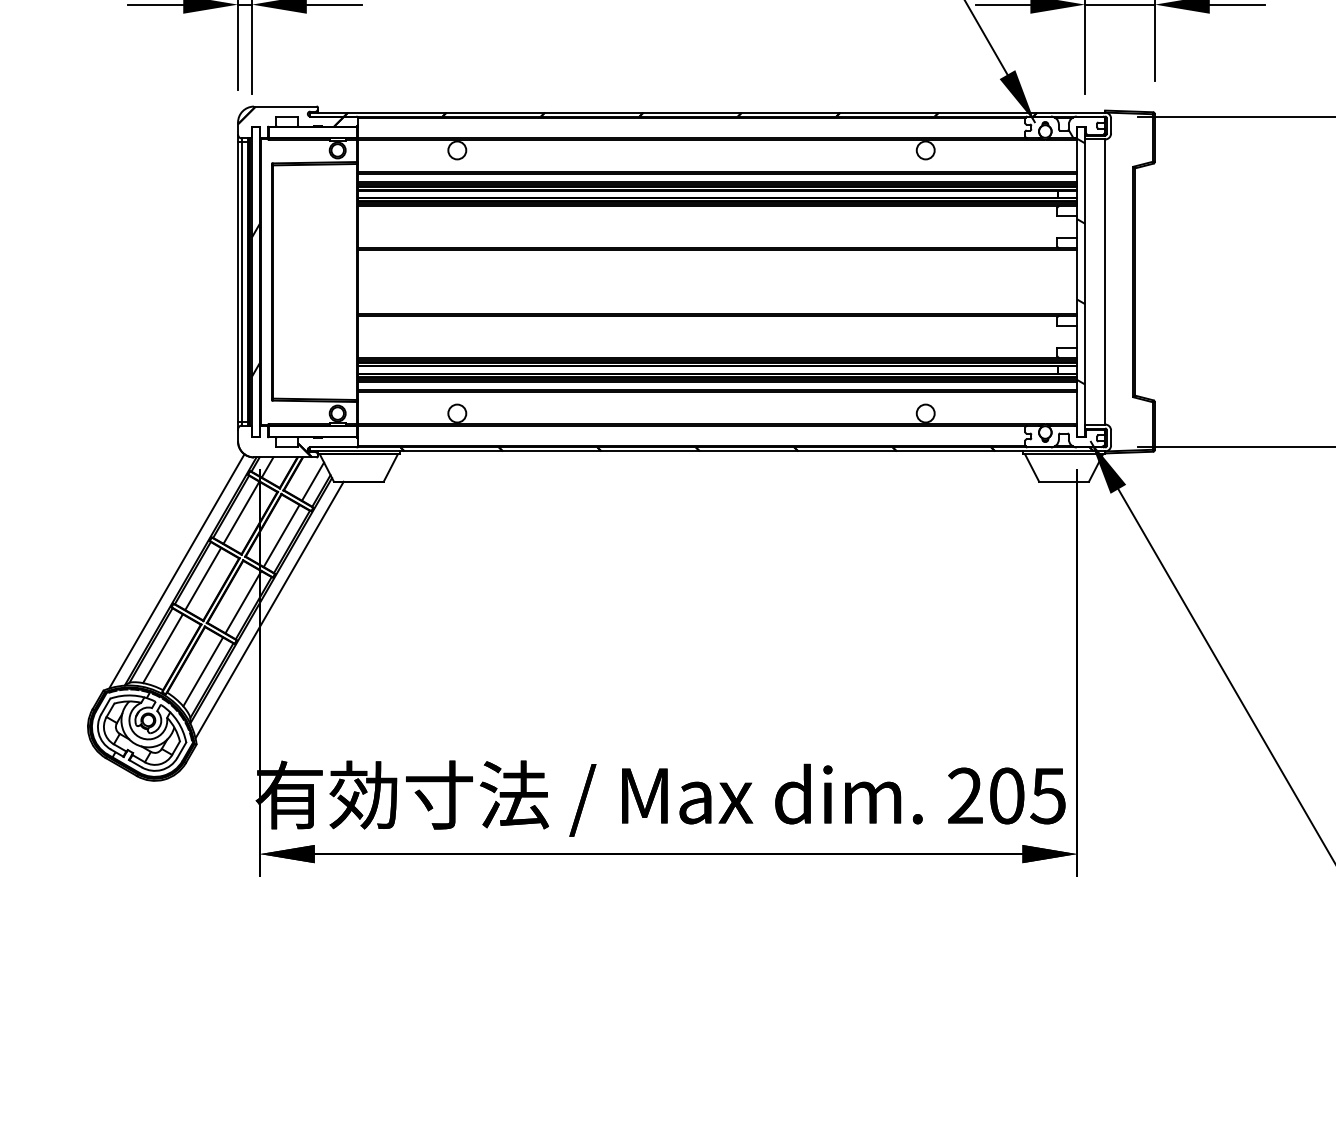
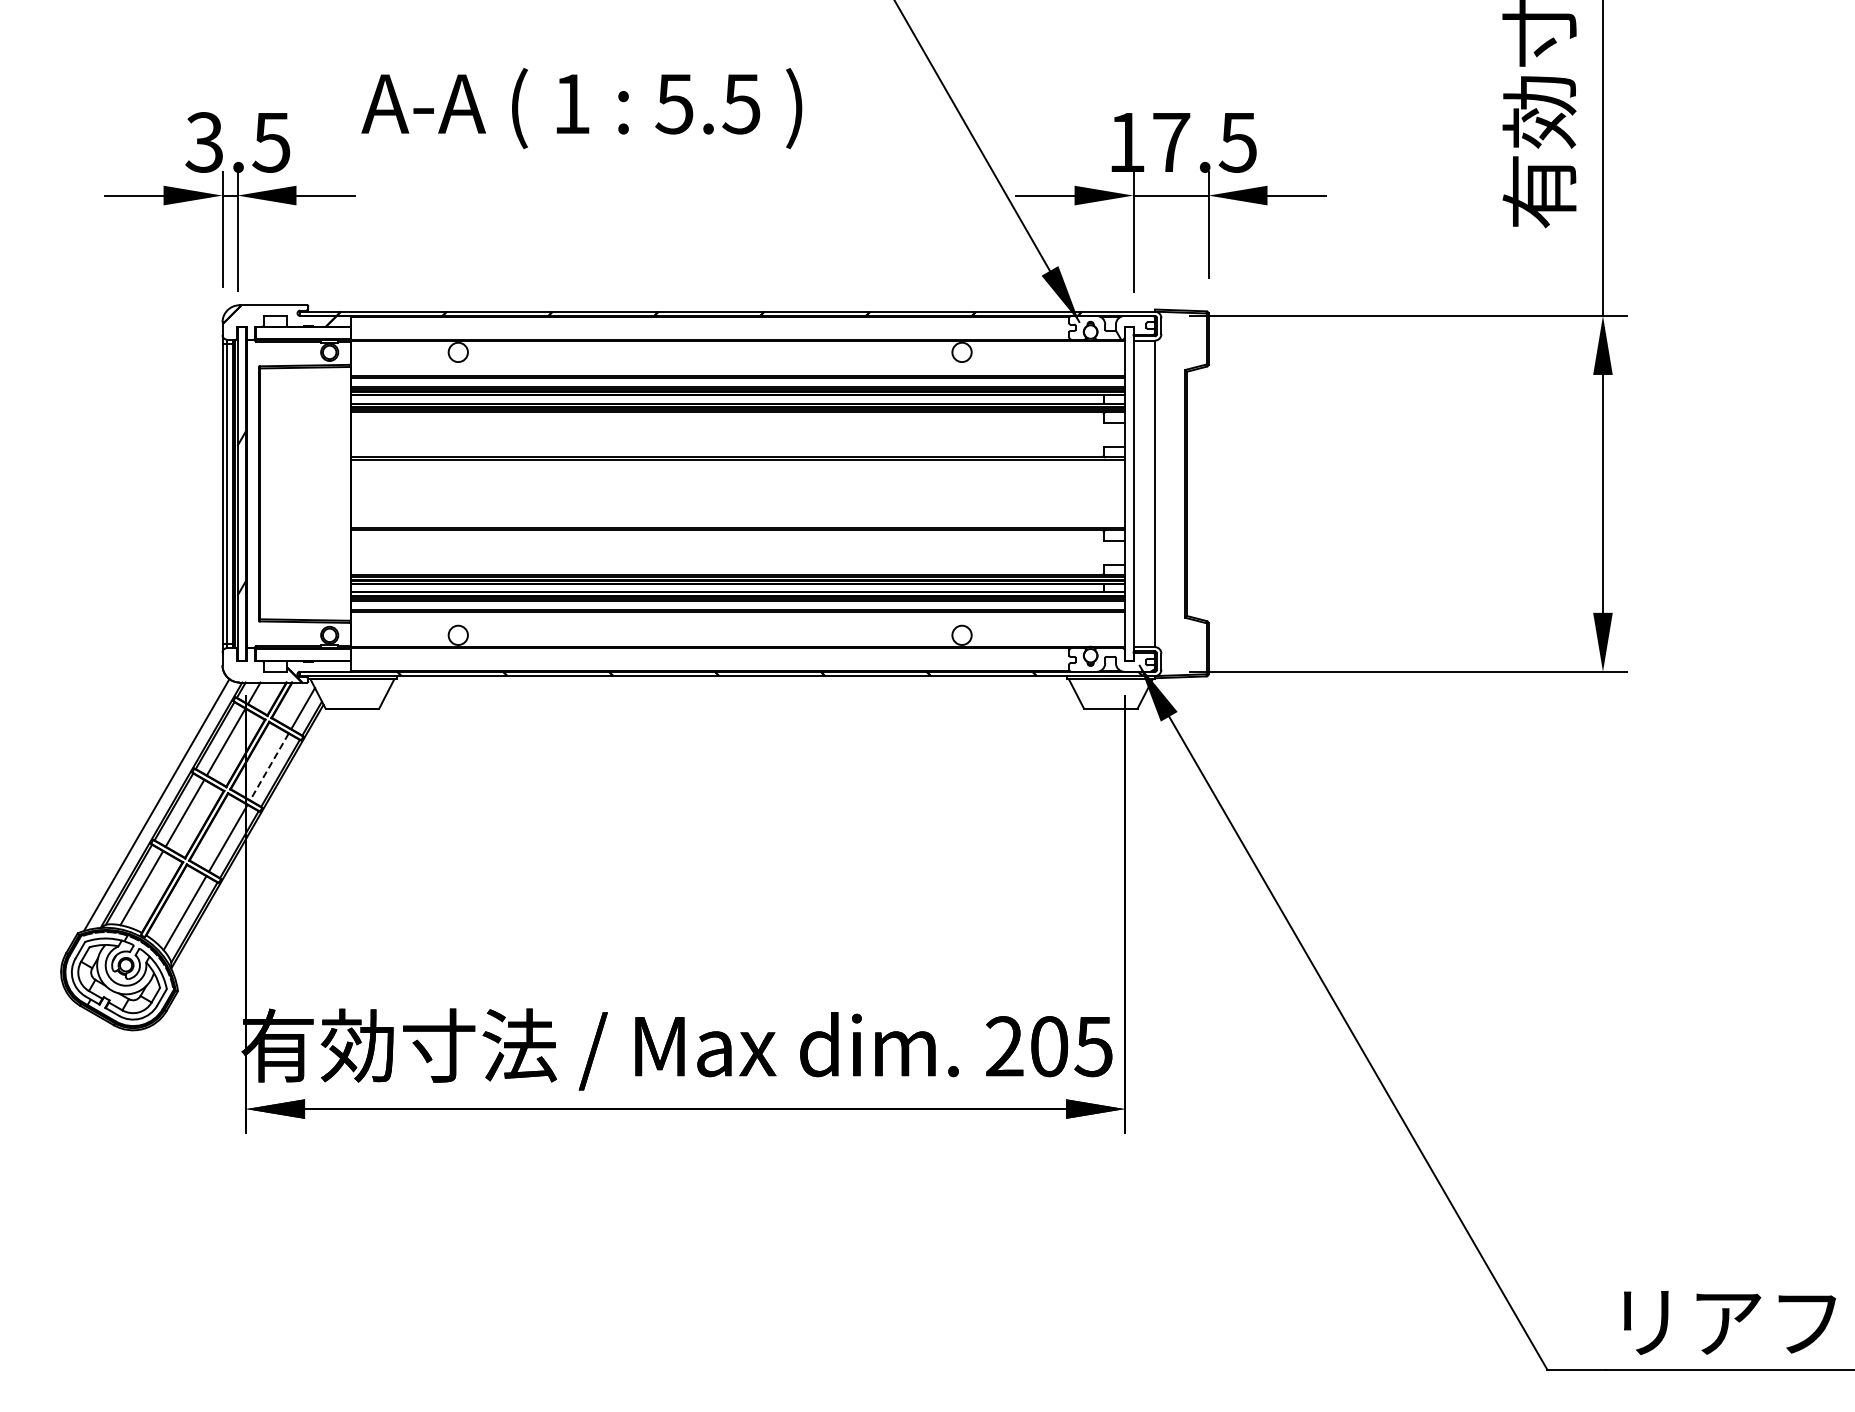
hatch: (1080, 261) -> (1128, 471), removed
line: (281, 536) -> (269, 767), solid -> dashed
line: (269, 609) -> (256, 846), removed

